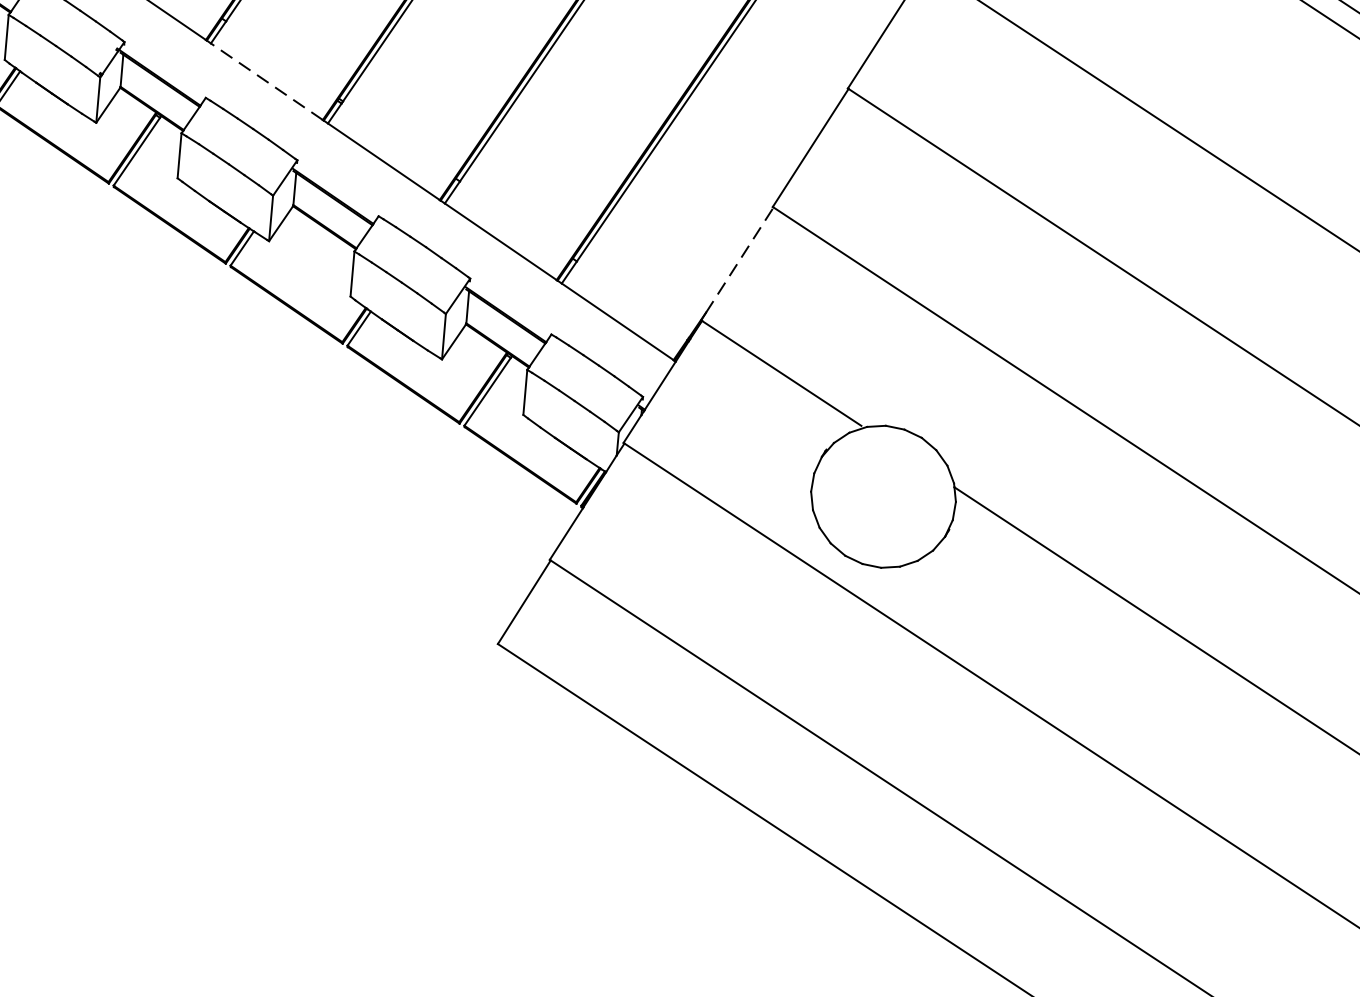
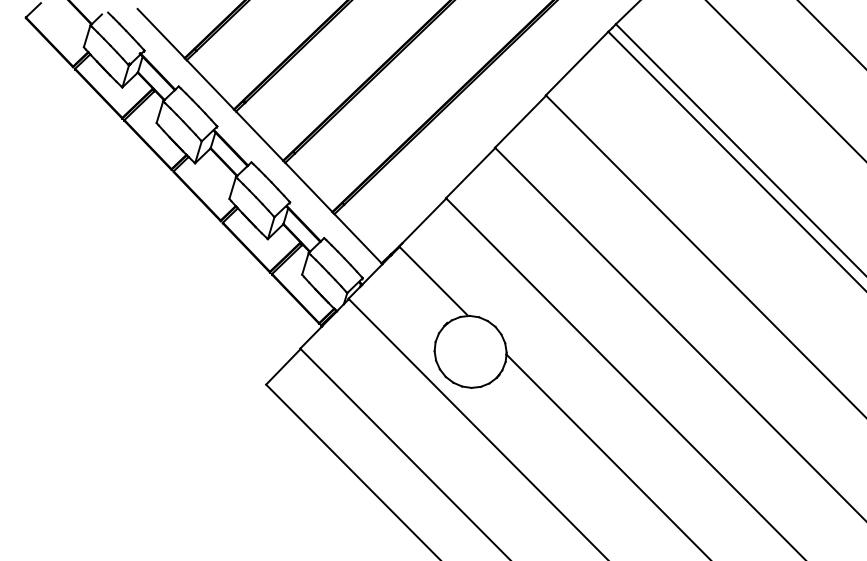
line: (266, 81) -> (210, 84), dashed -> solid
line: (739, 259) -> (424, 220), dashed -> solid

